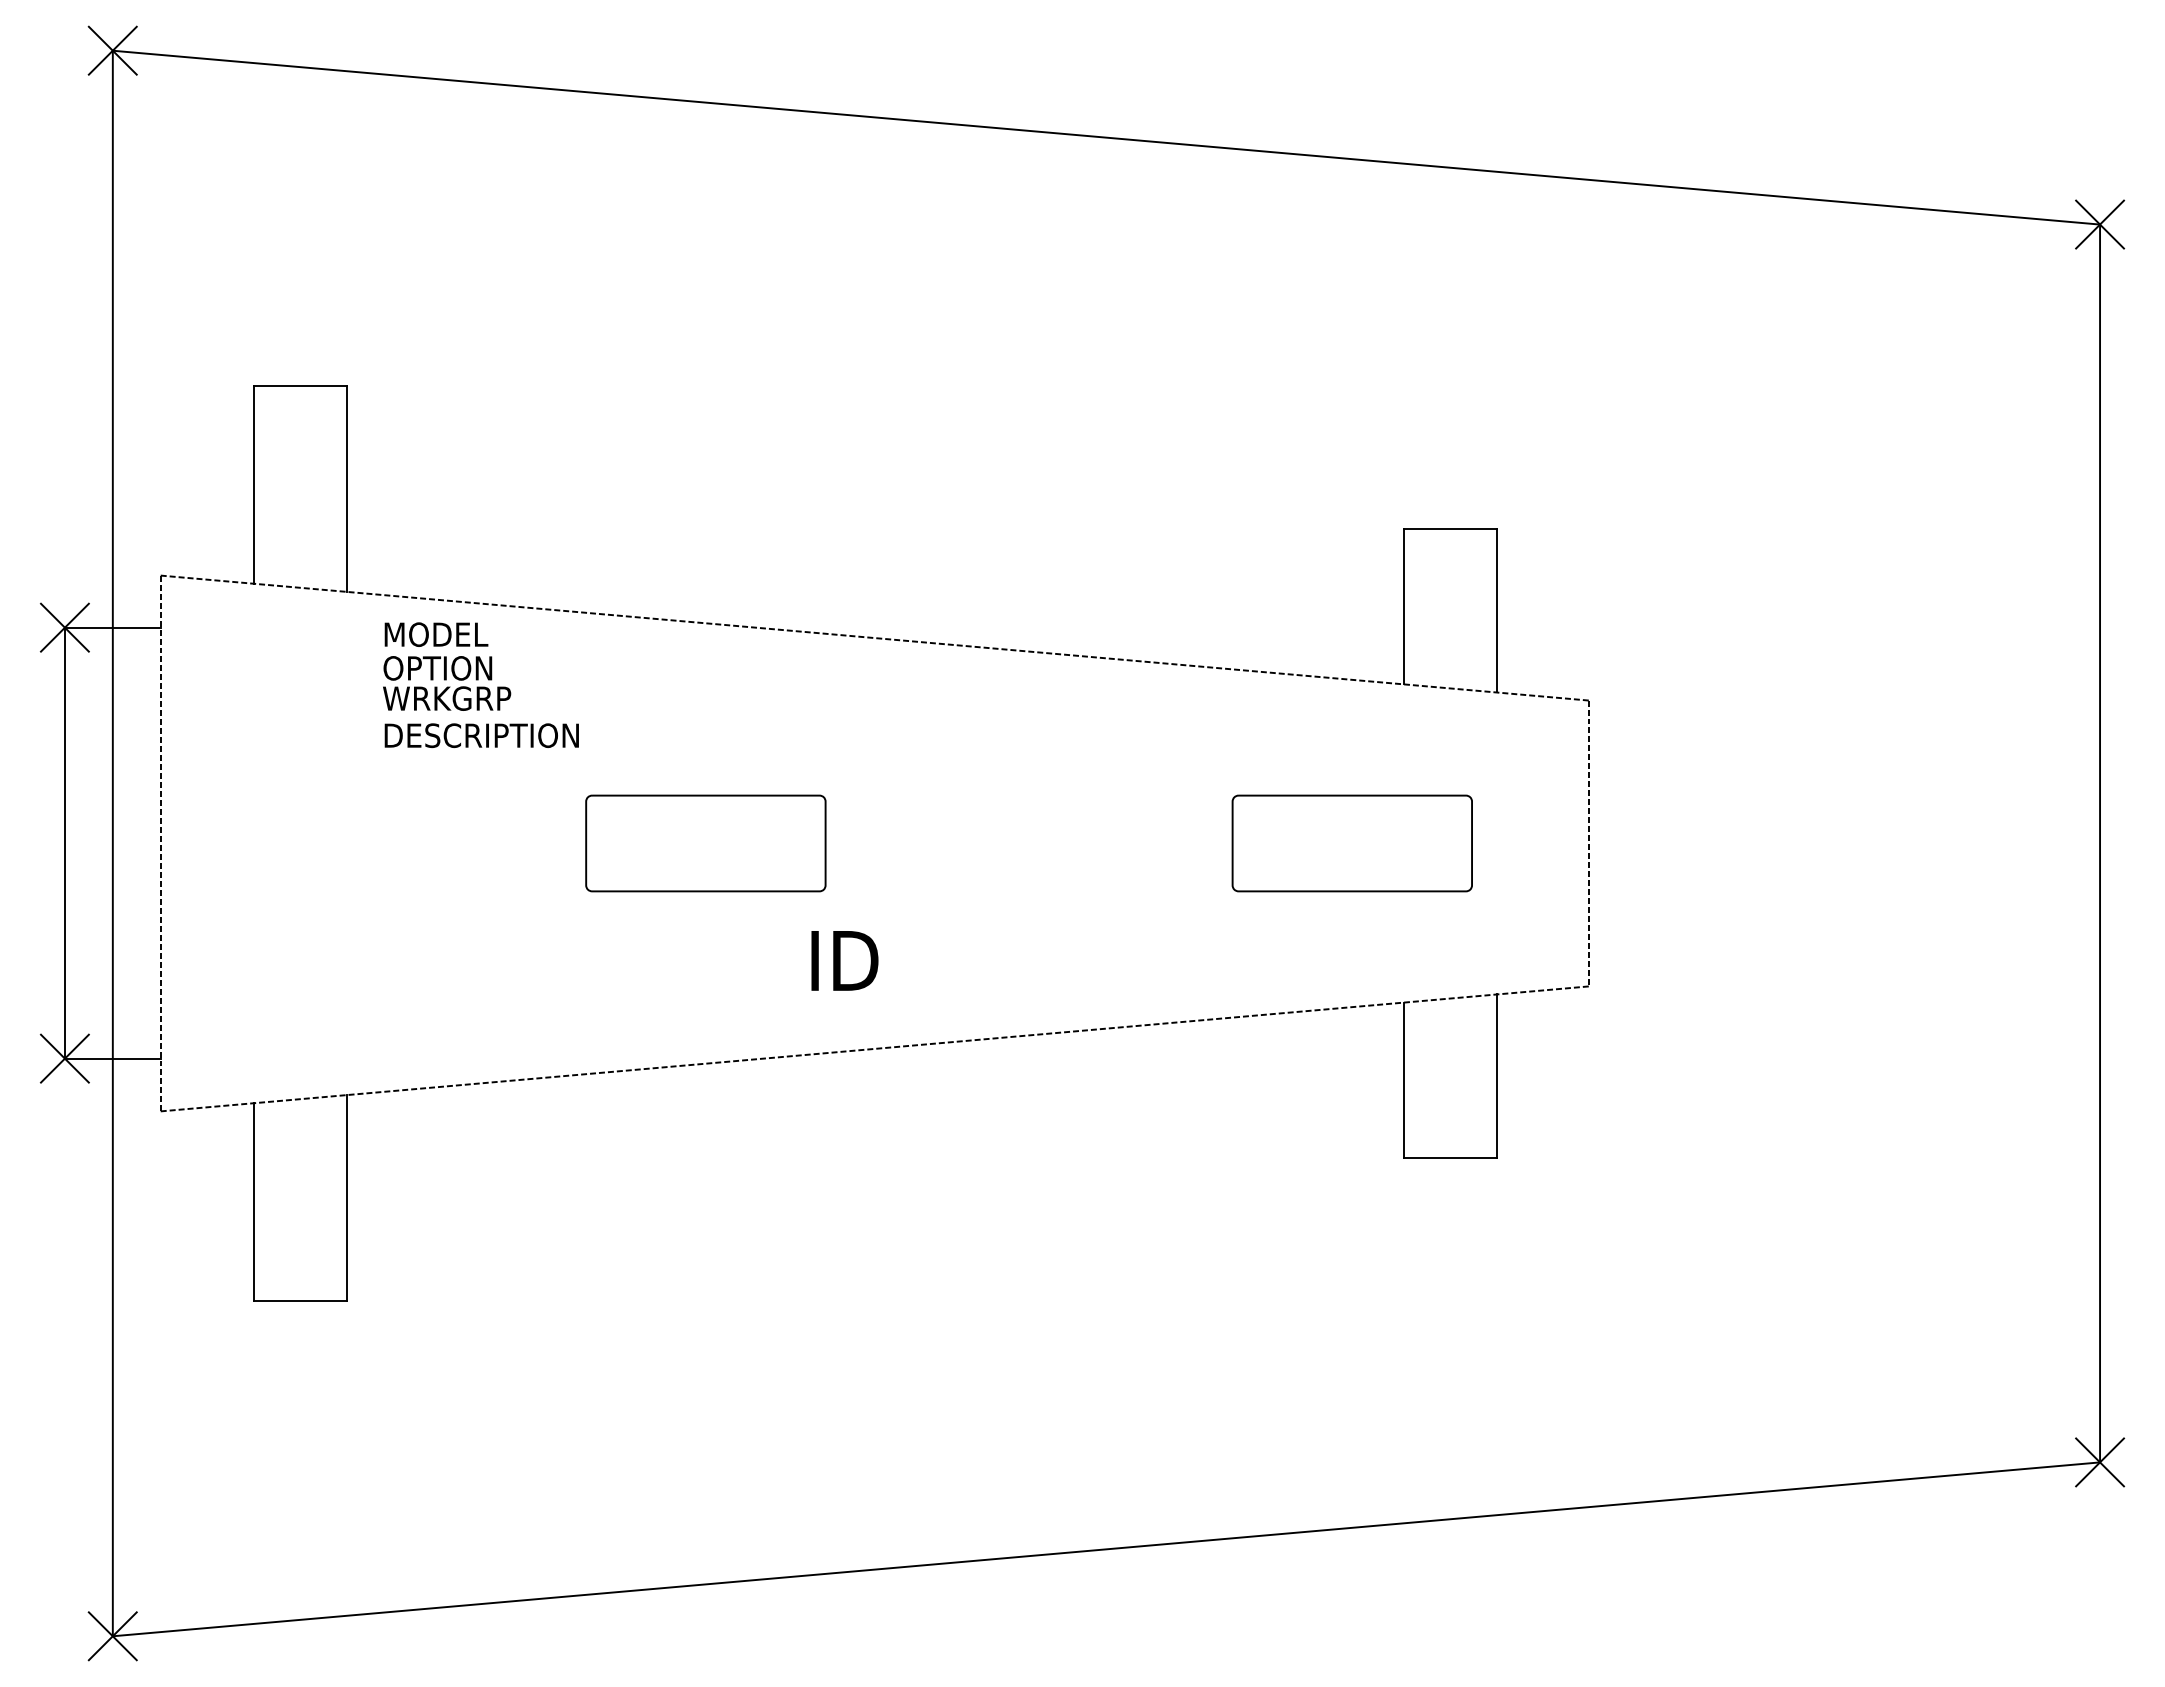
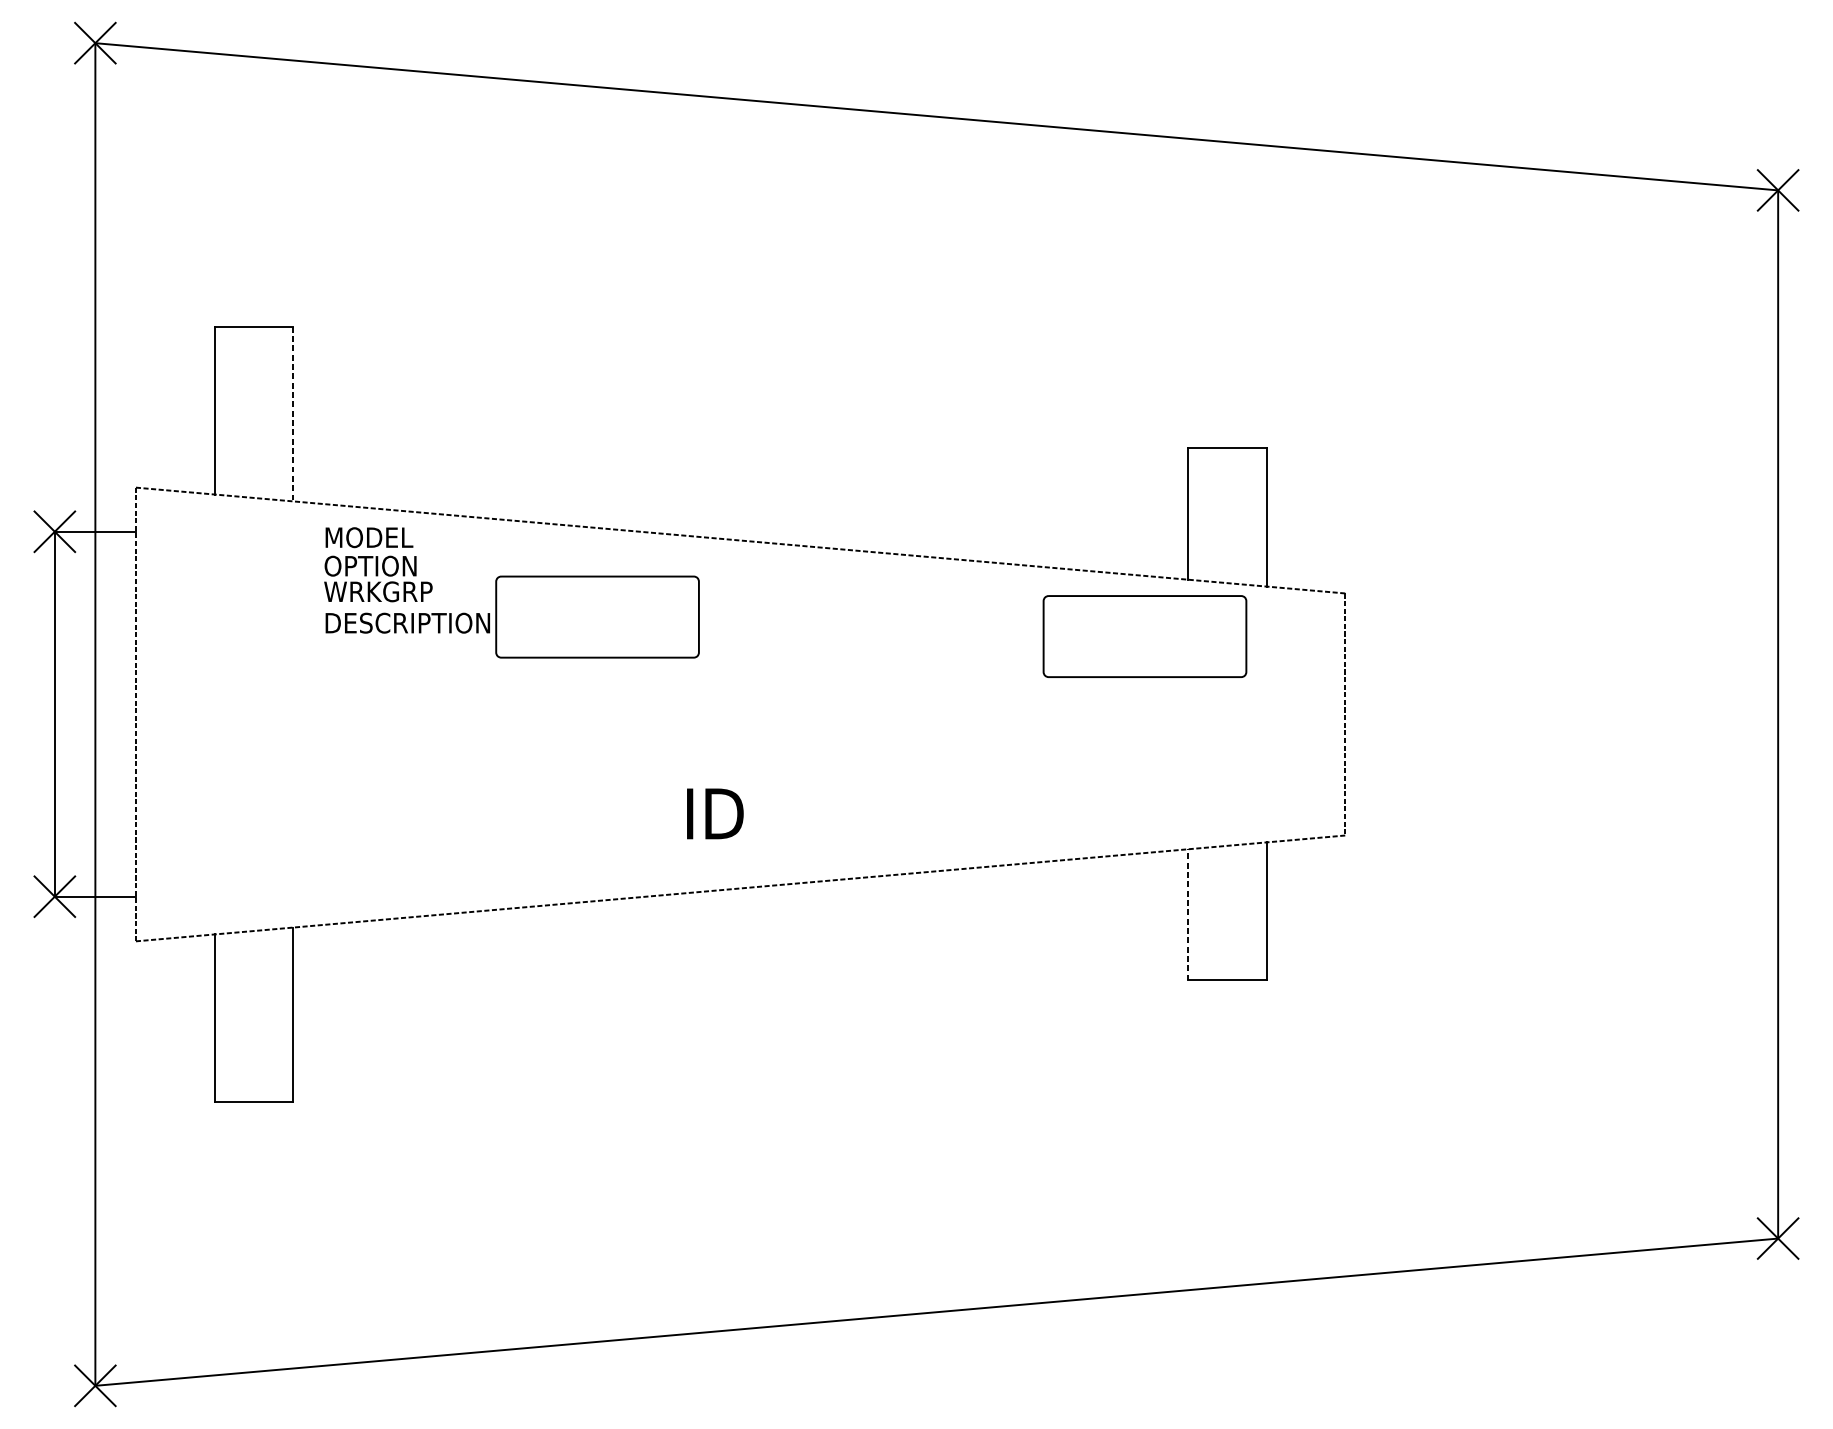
line: (346, 489) -> (293, 414), solid -> dashed
part: (705, 843) -> (597, 617), moved
part: (1351, 843) -> (1144, 636), moved
line: (1403, 1079) -> (1188, 914), solid -> dashed

